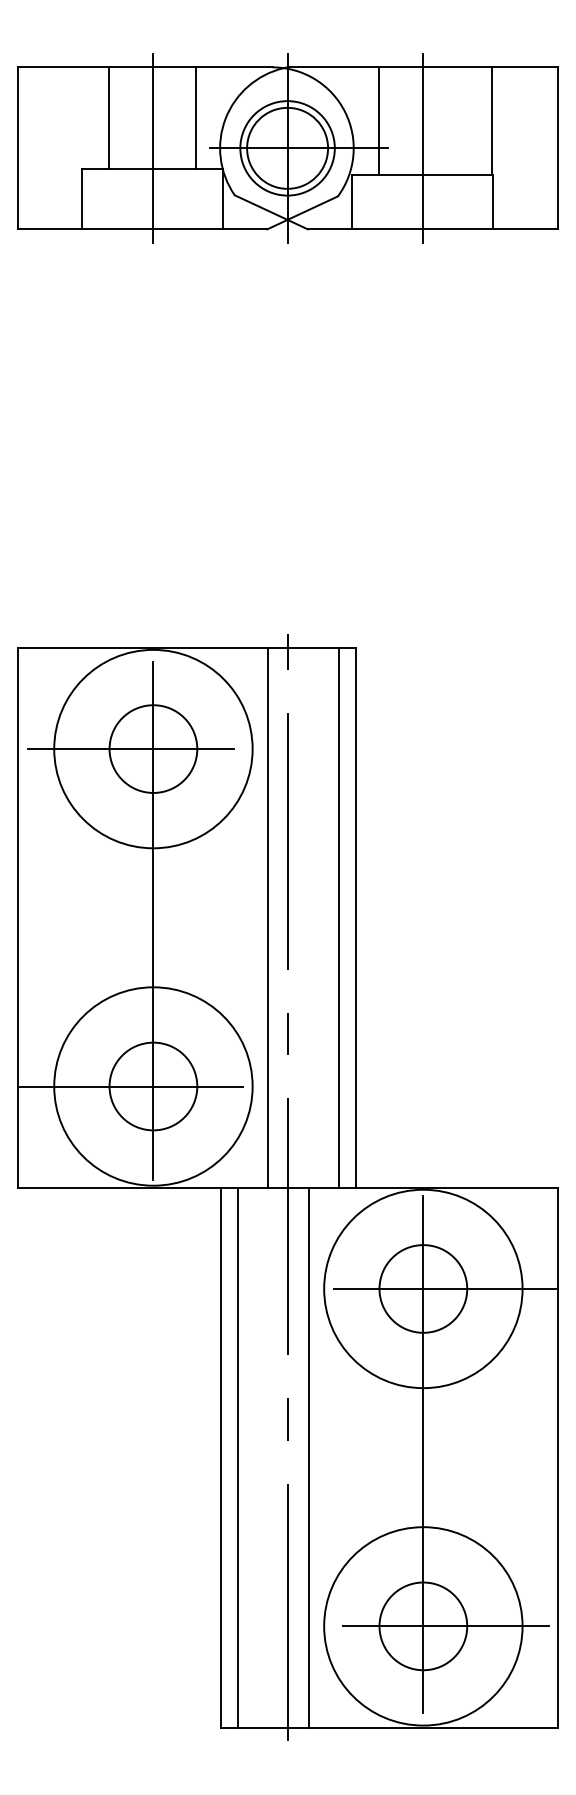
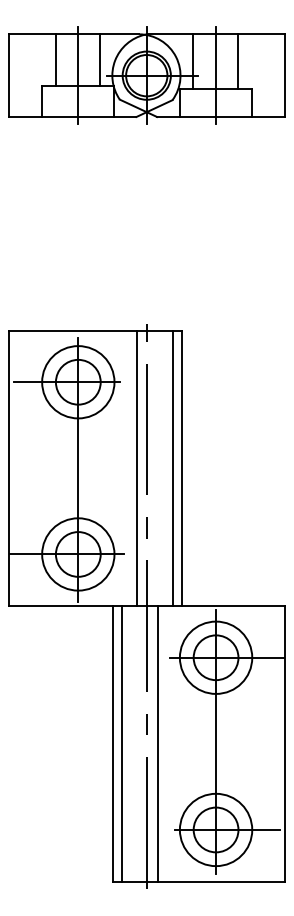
line: (492, 120) -> (238, 61), moved
circle: (153, 749) -> (78, 382), size x0.71
circle: (153, 1086) -> (78, 554), size x0.71
circle: (422, 1288) -> (215, 657), size x0.71
circle: (422, 1625) -> (215, 829), size x0.71

